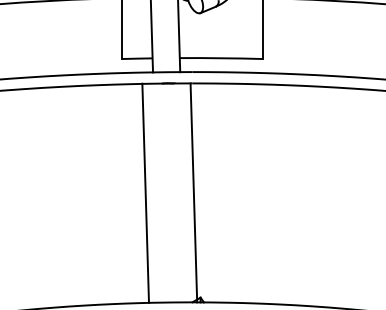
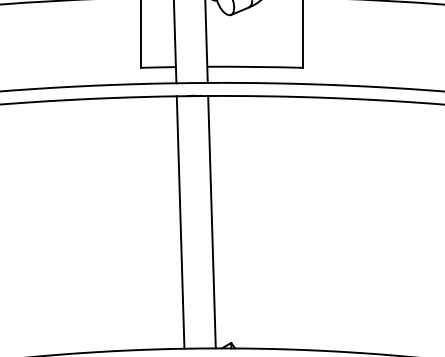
line: (145, 192) -> (180, 221), moved
line: (193, 192) -> (211, 221), moved

